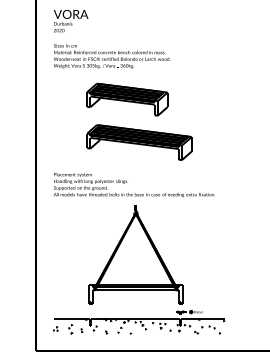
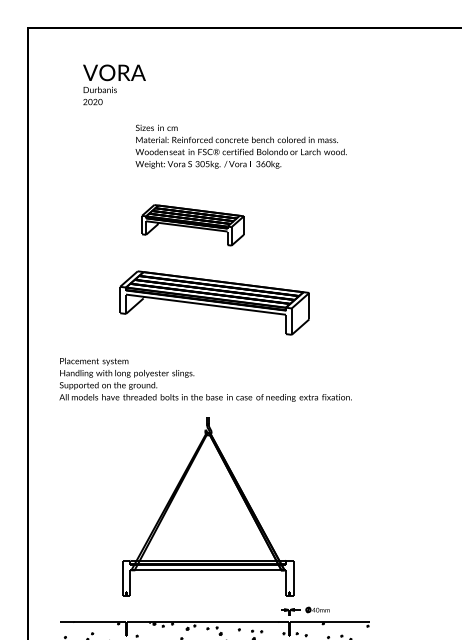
text: (71, 20) -> (115, 83), moved
text: (111, 56) -> (240, 147), moved
part: (127, 99) -> (193, 225), size x0.7

